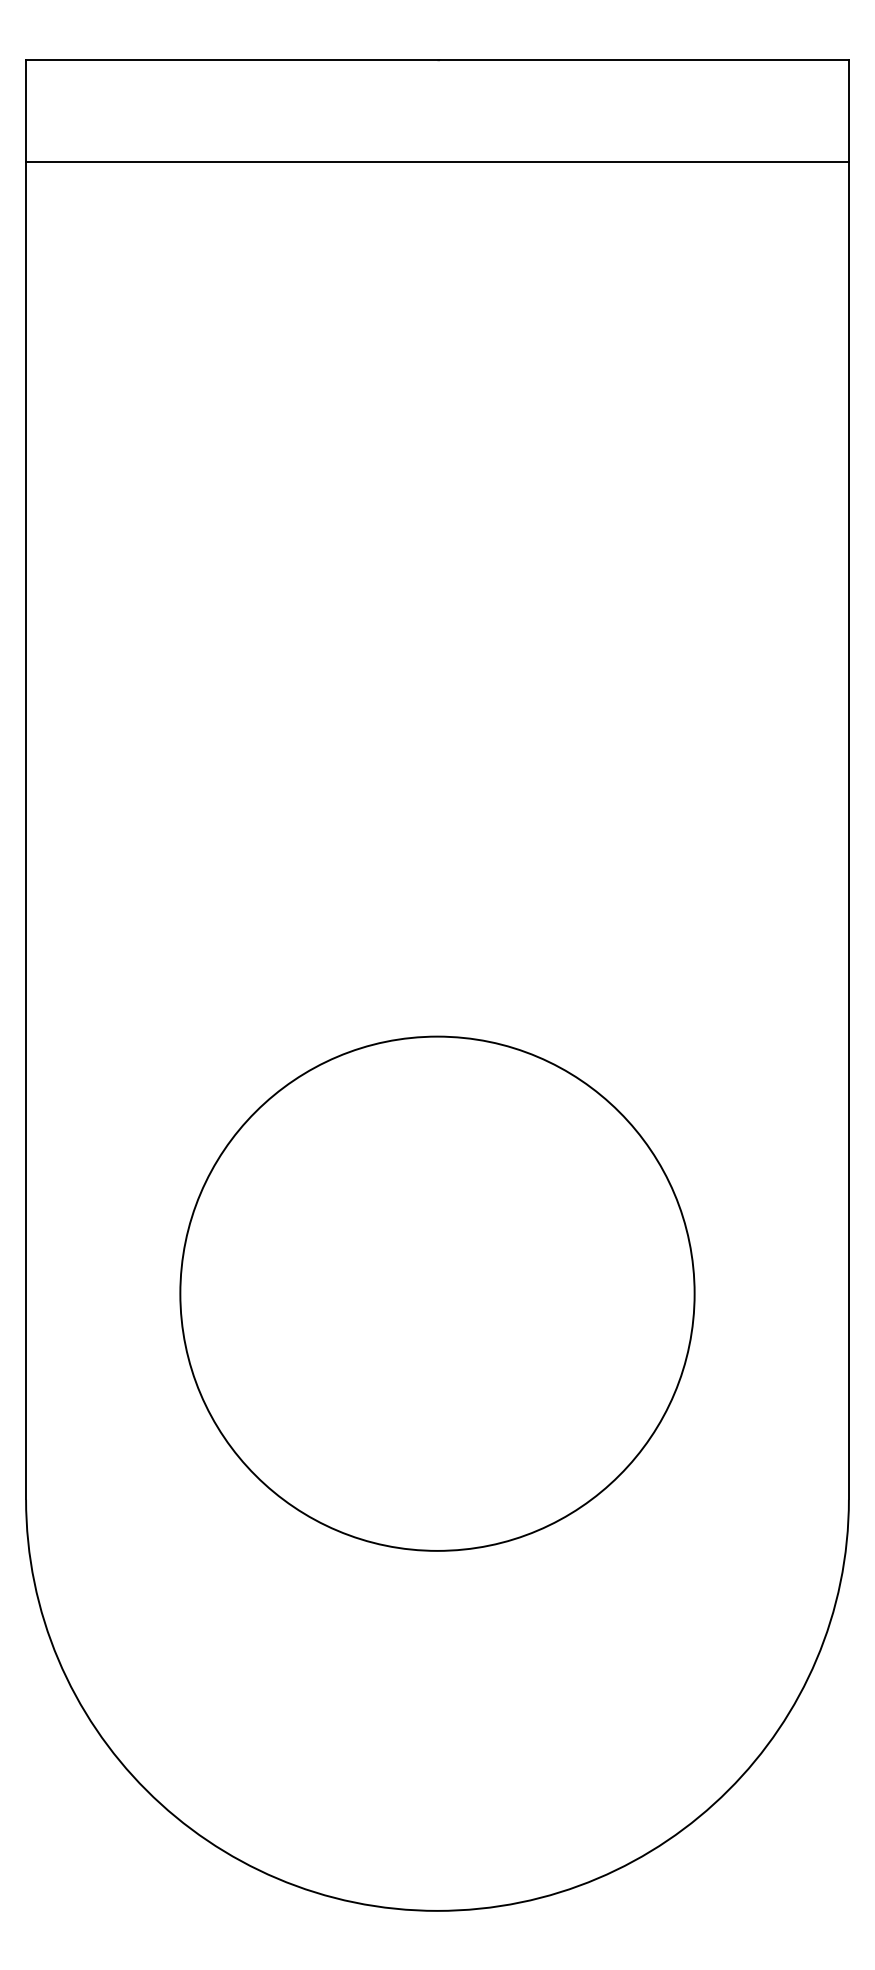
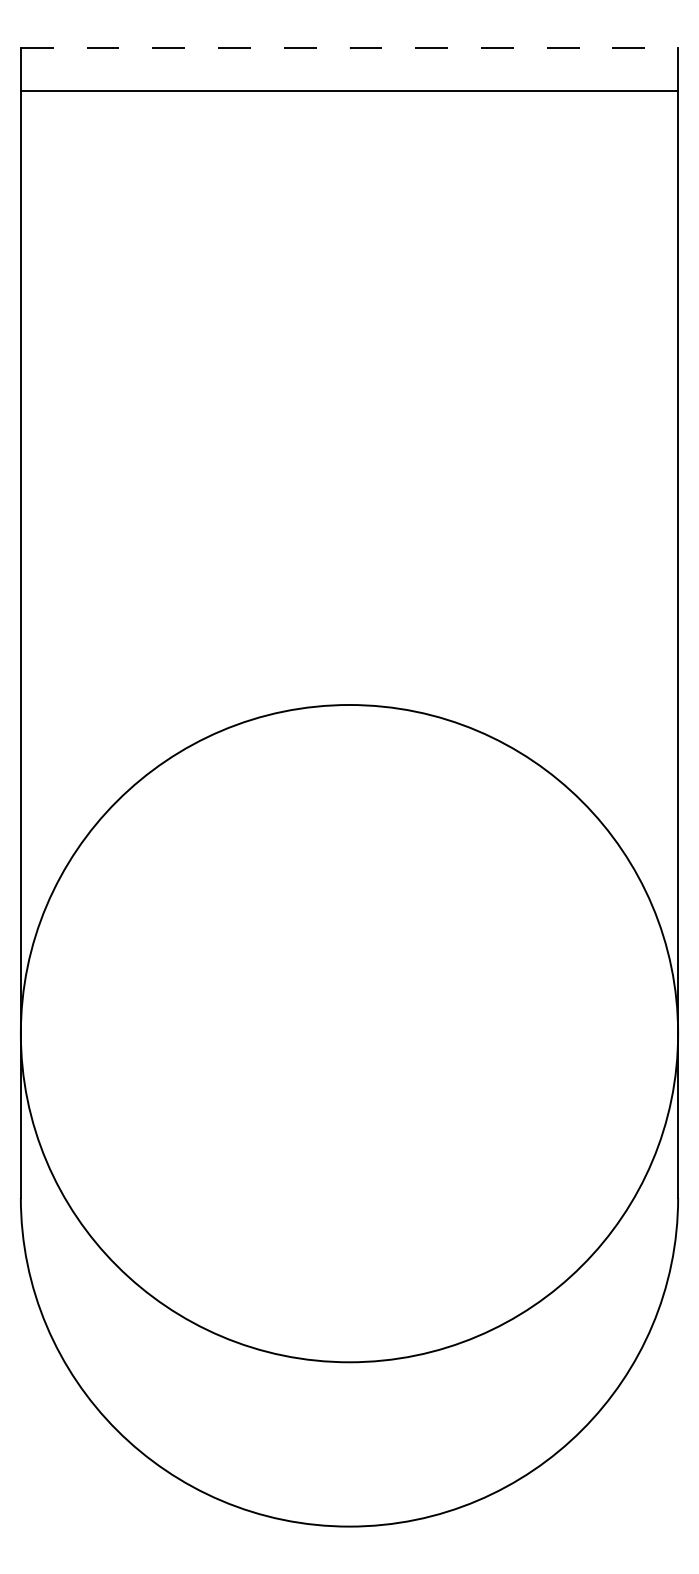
line: (437, 59) -> (349, 47), solid -> dashed
line: (437, 162) -> (349, 90), moved
circle: (437, 1293) -> (349, 1033), size x1.6

